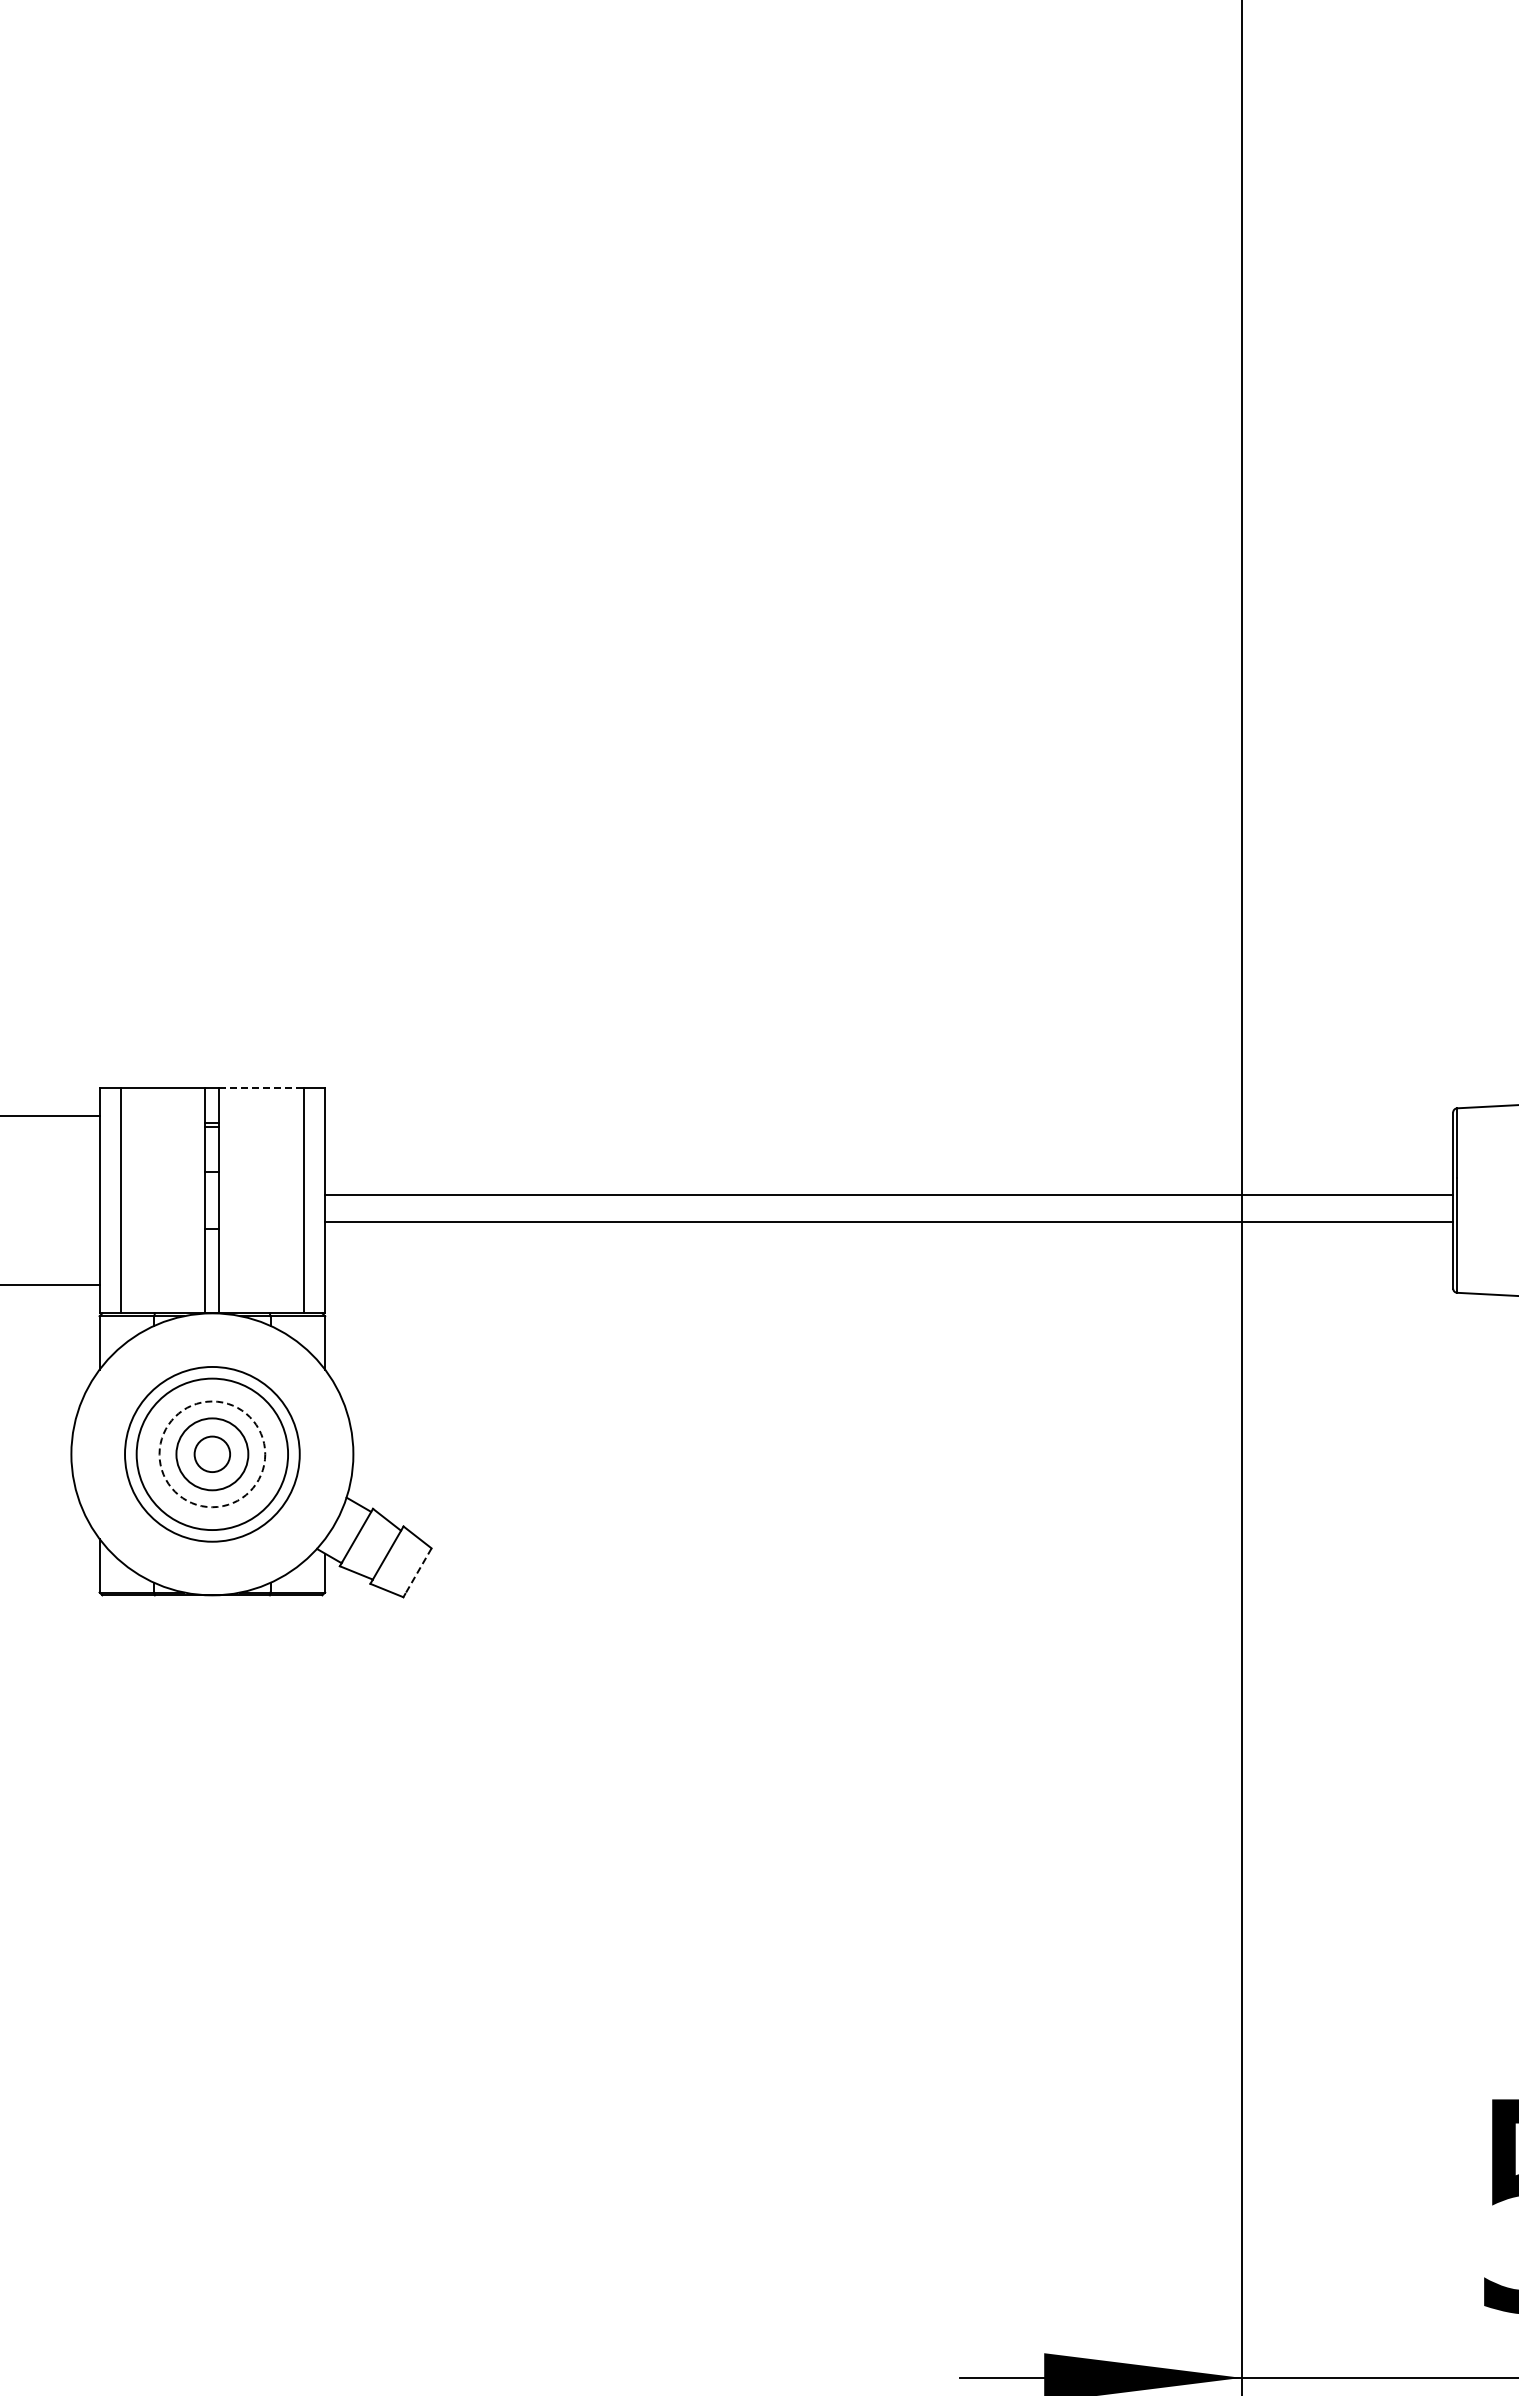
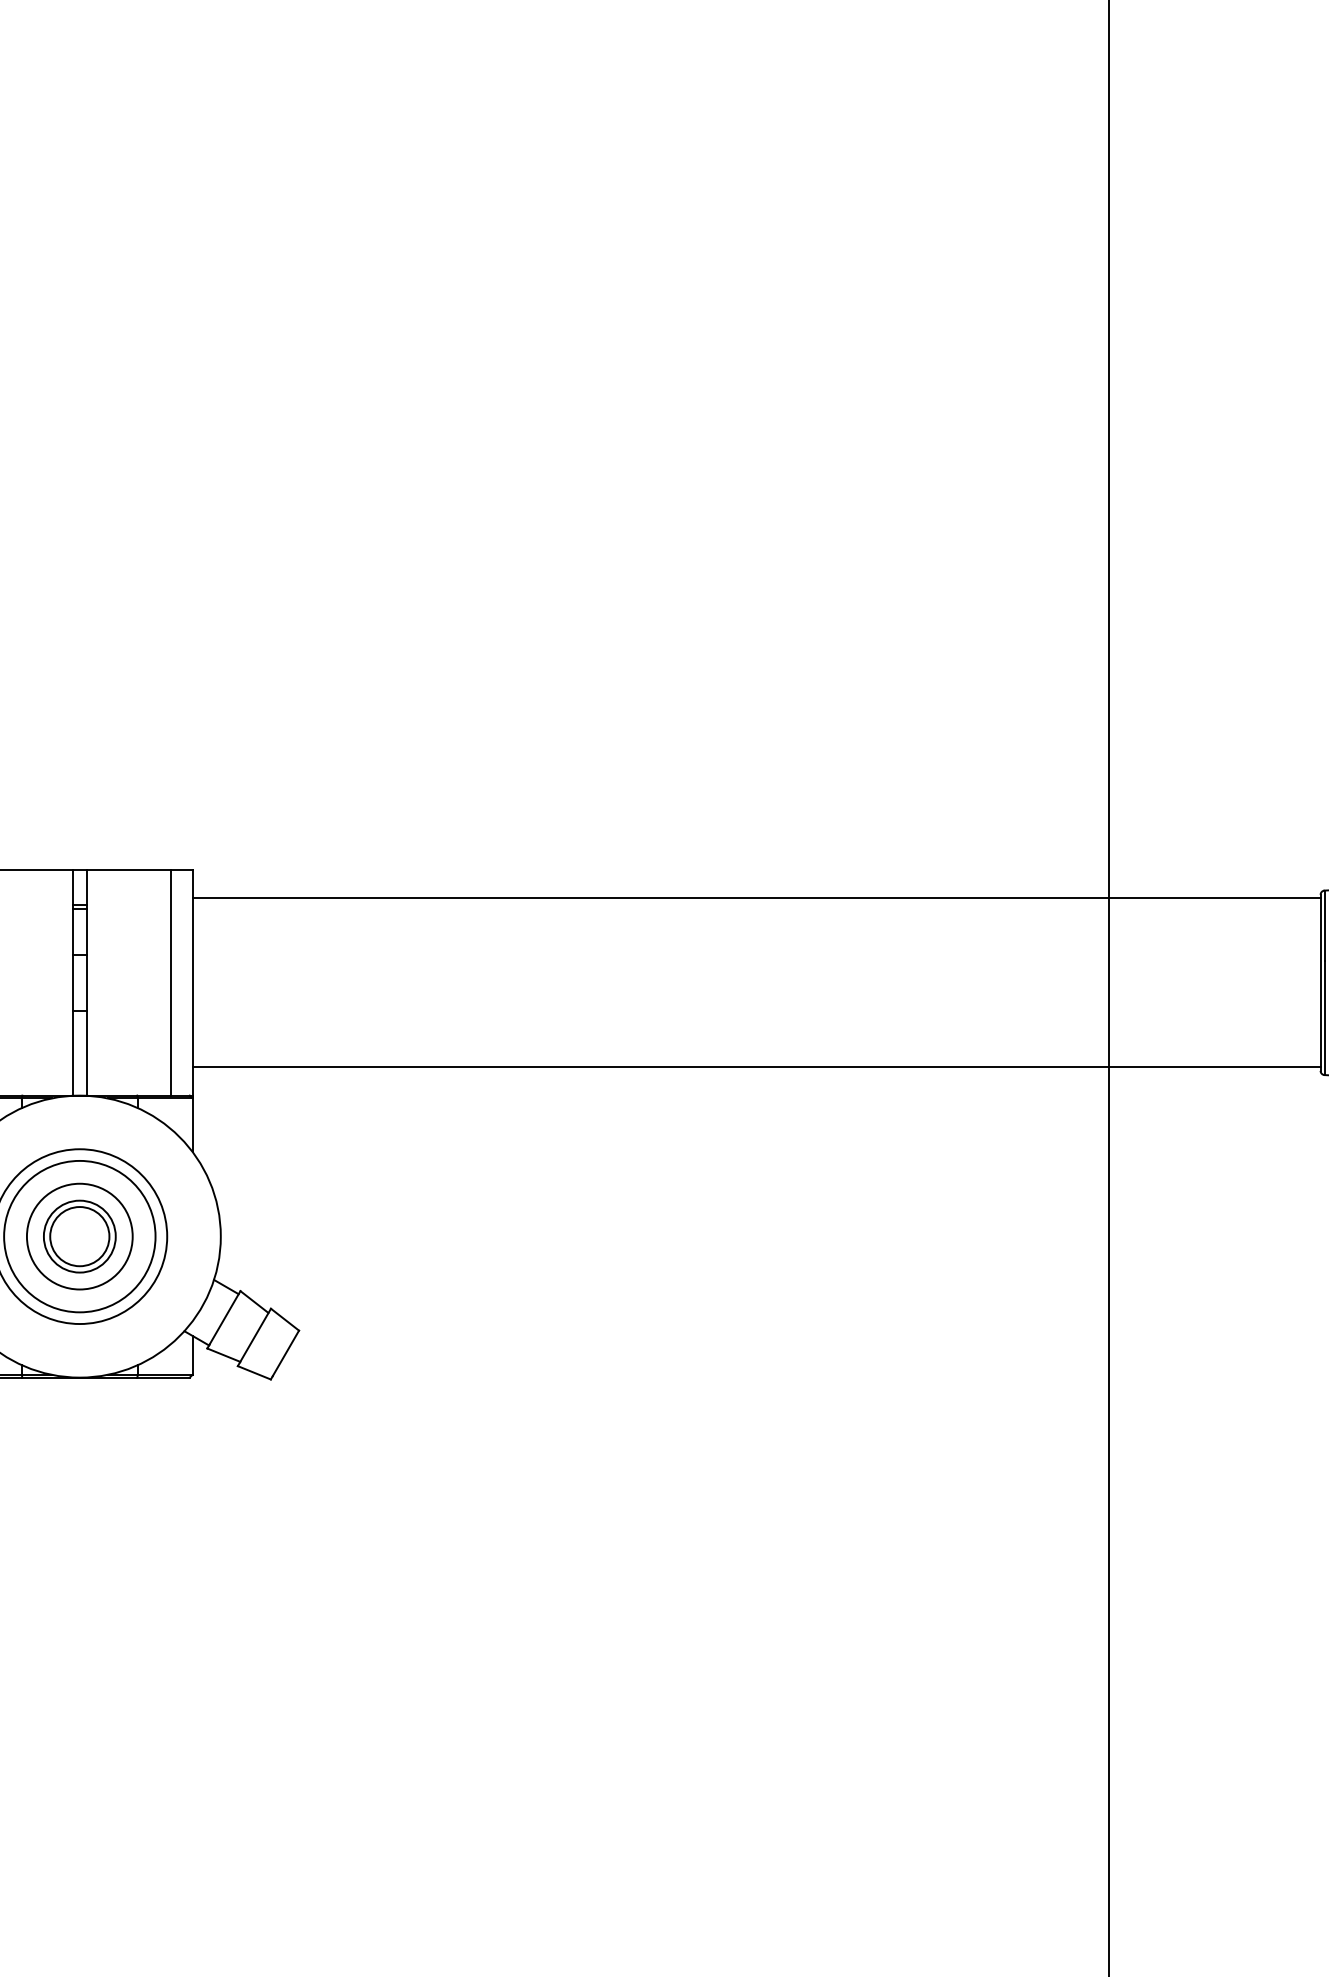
line: (262, 1087) -> (129, 869), dashed -> solid
line: (889, 1194) -> (756, 897), moved
line: (889, 1222) -> (756, 1067), moved
circle: (212, 1453) -> (79, 1235), size x1.67
circle: (212, 1454) -> (79, 1236), dashed -> solid
line: (418, 1571) -> (285, 1353), dashed -> solid

